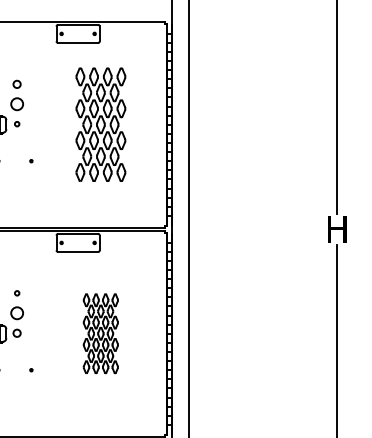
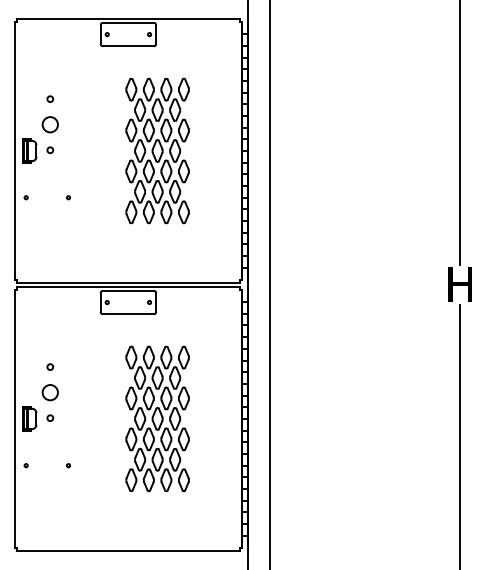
circle: (17, 83) -> (50, 98), size x0.62
circle: (17, 332) -> (50, 417), size x0.62
part: (100, 333) -> (157, 418), size x1.43

